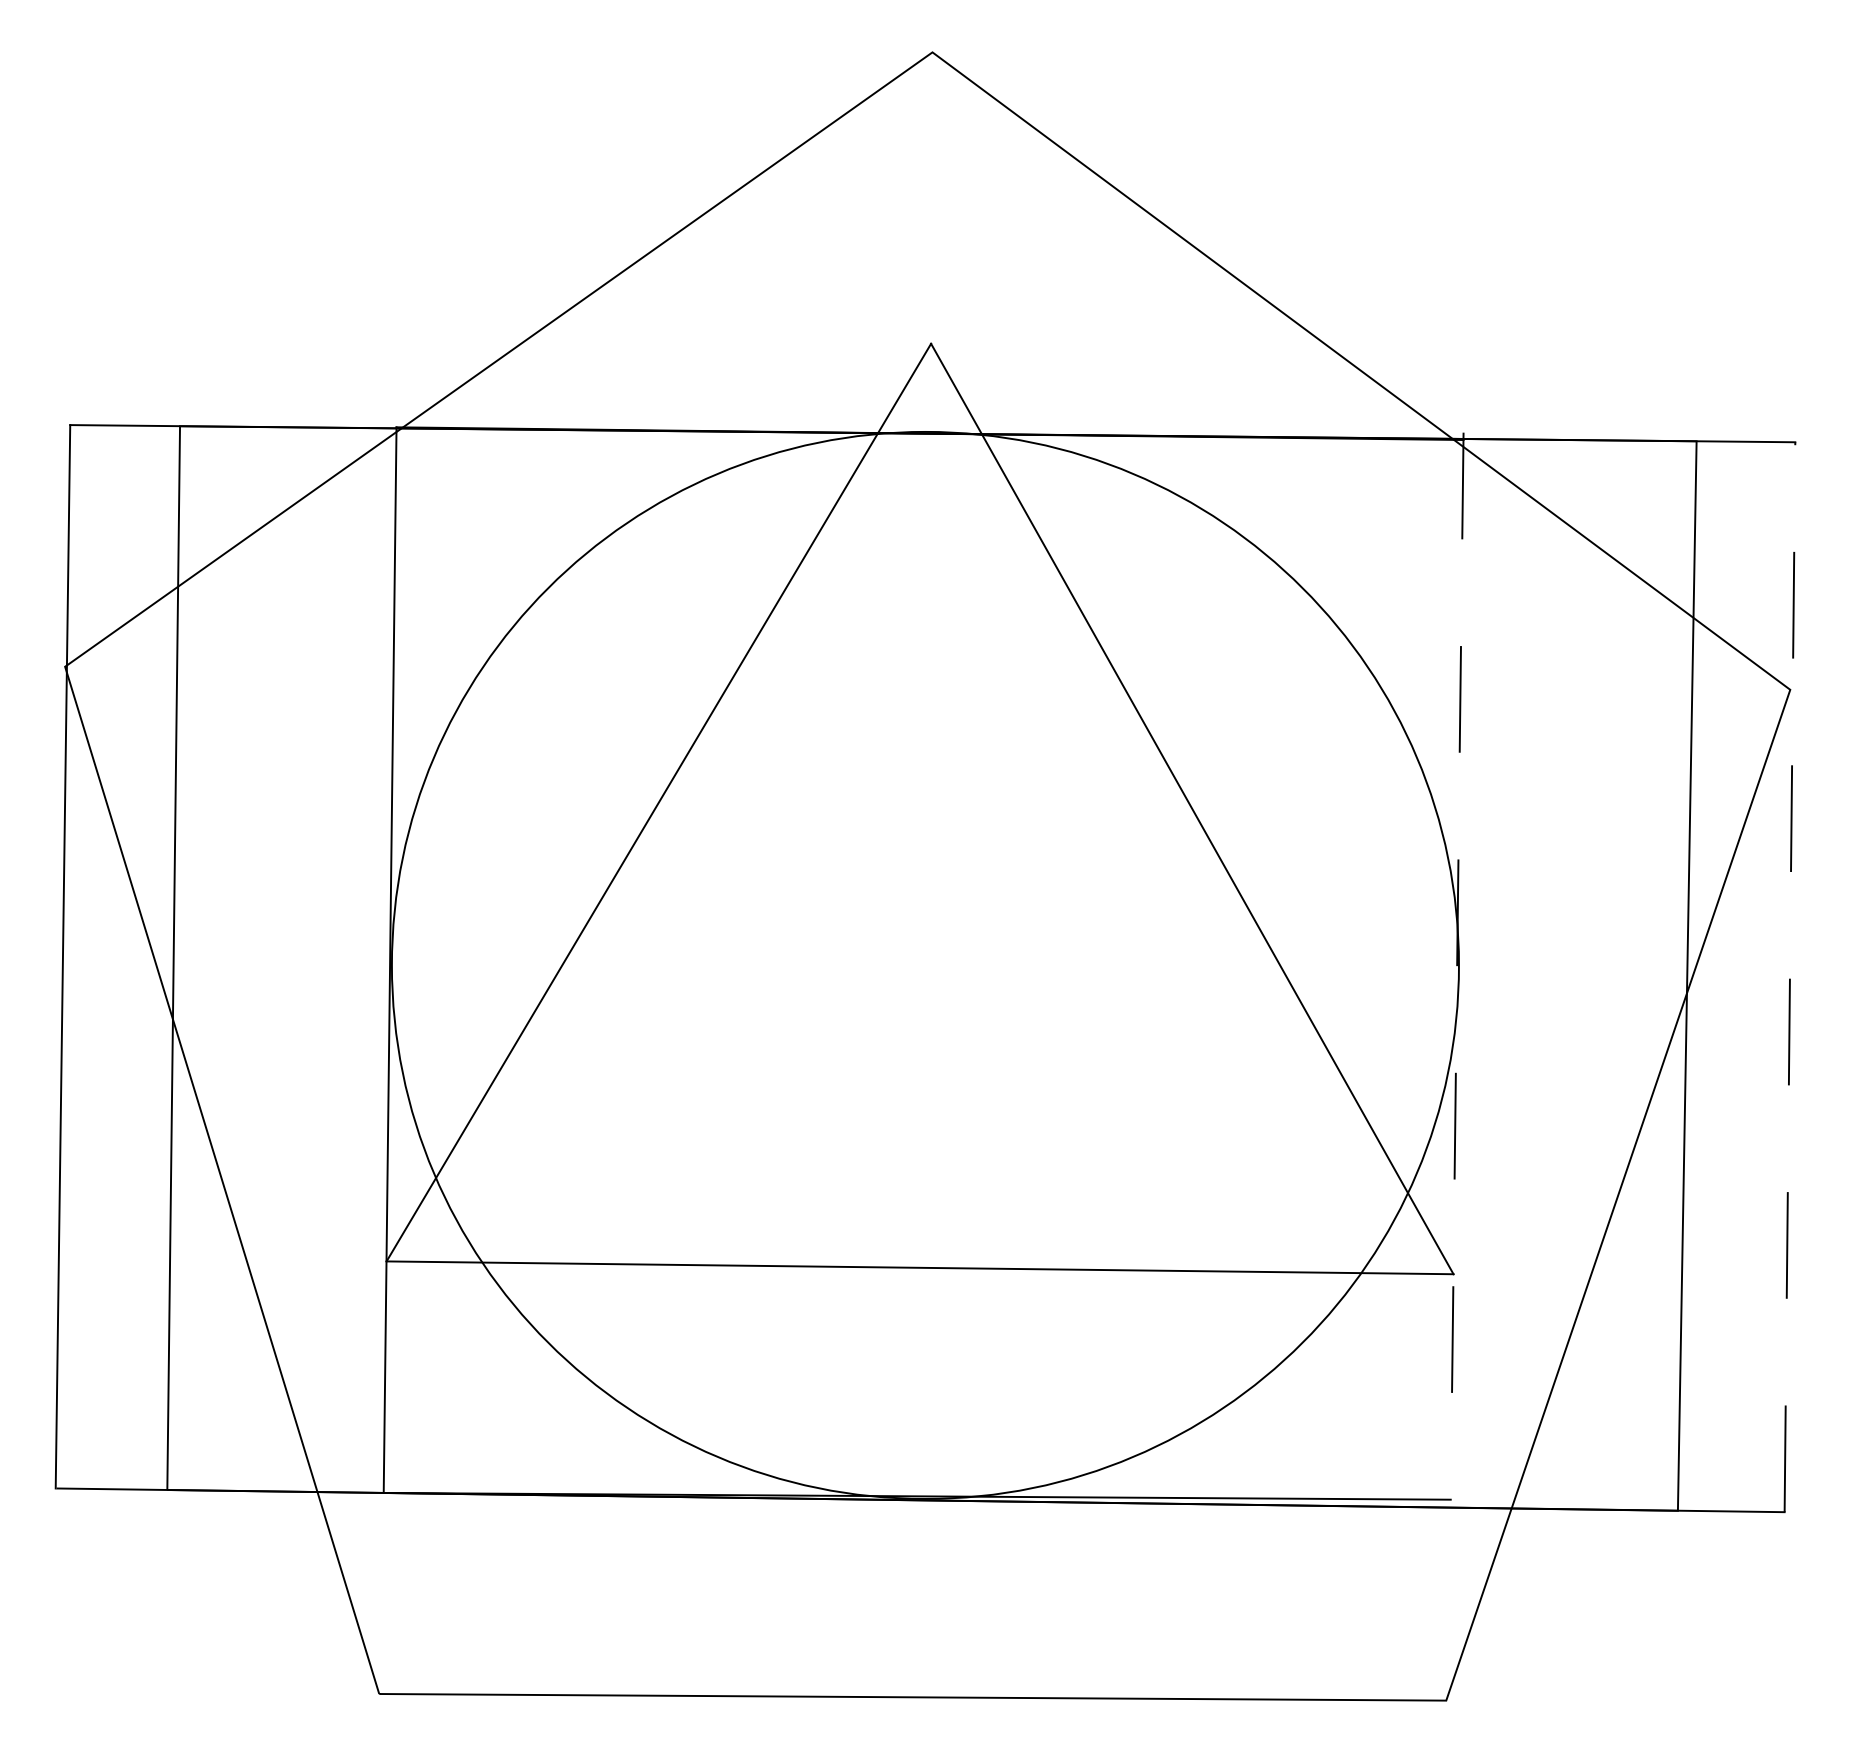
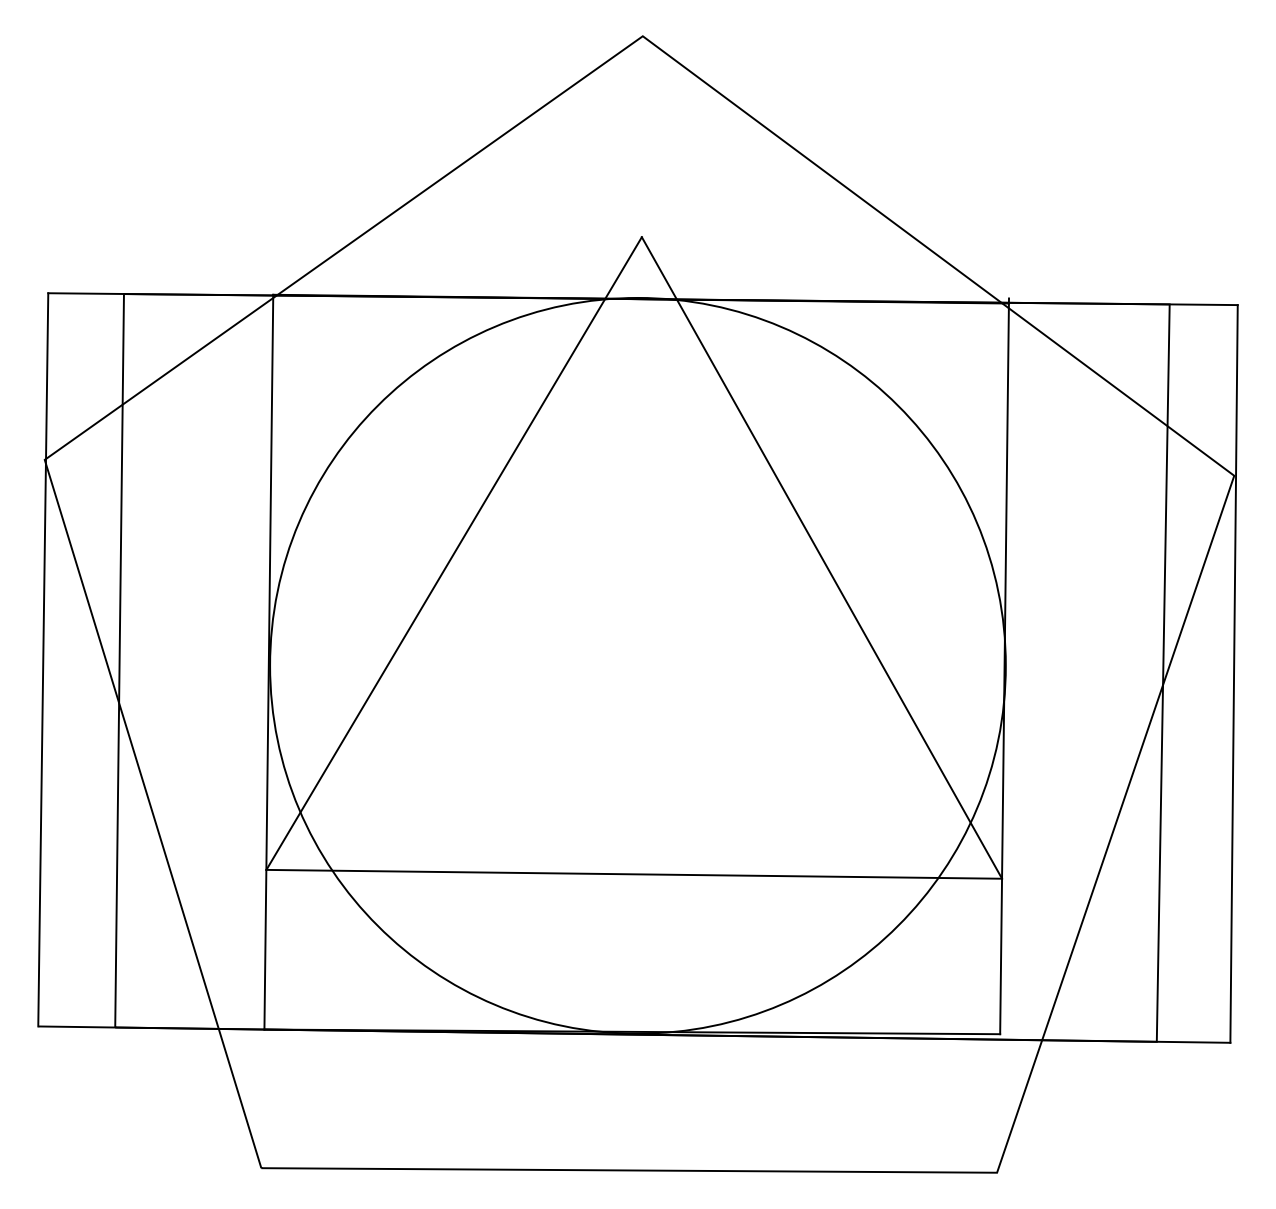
line: (1457, 966) -> (1004, 666), dashed -> solid
line: (1790, 976) -> (1234, 673), dashed -> solid

